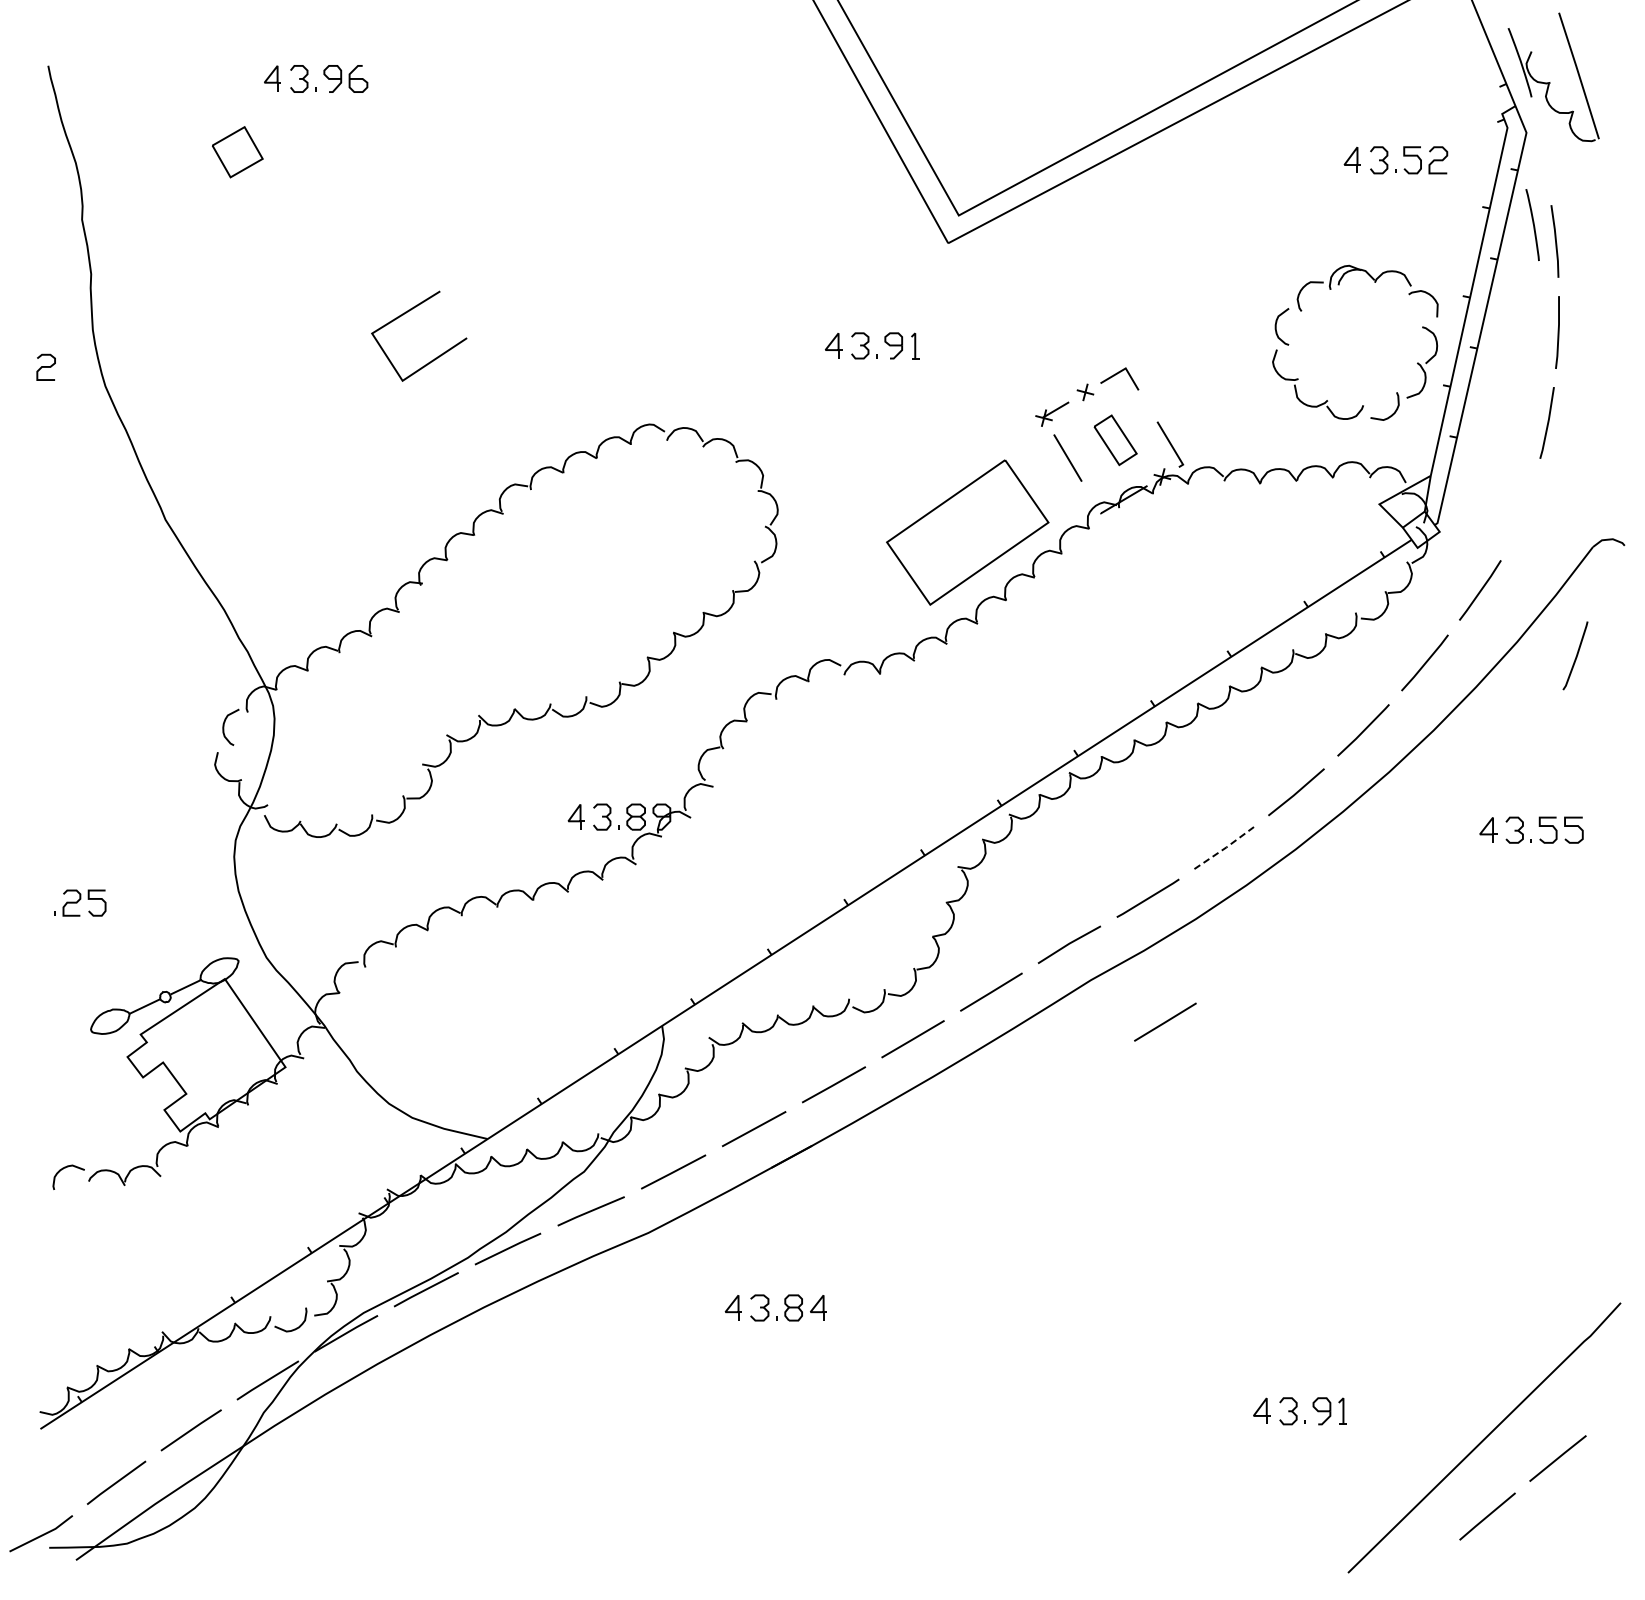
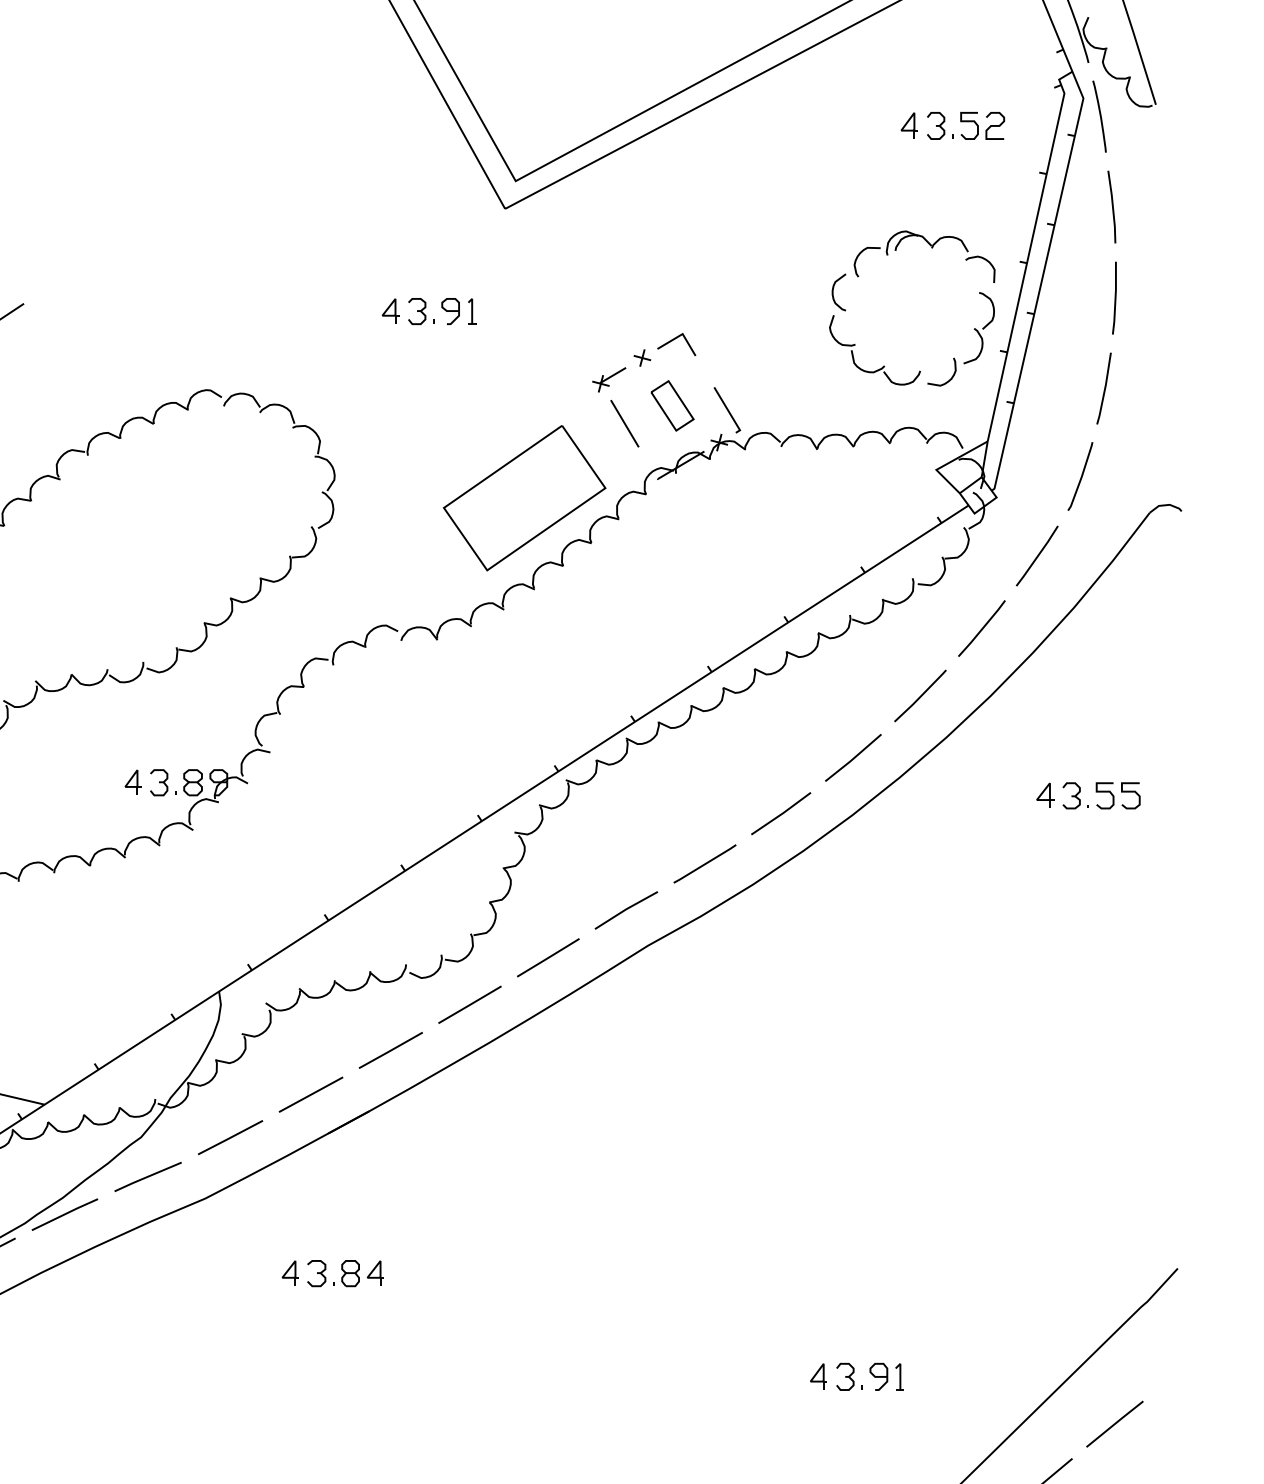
curve: (1532, 224) -> (1099, 116), moved
line: (1576, 655) -> (1081, 476), moved
line: (1225, 847) -> (782, 813), dashed -> solid
line: (1165, 1021) -> (722, 987), removed

